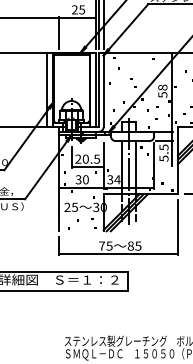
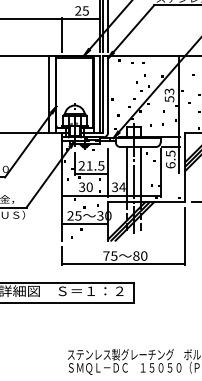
text: (162, 87) -> (169, 91), 58 -> 53
text: (85, 158) -> (89, 165), 20.5 -> 21.5
text: (163, 158) -> (170, 165), 5.5 -> 6.5
line: (80, 214) -> (84, 223), added
text: (138, 245) -> (144, 255), 85 -> 80

